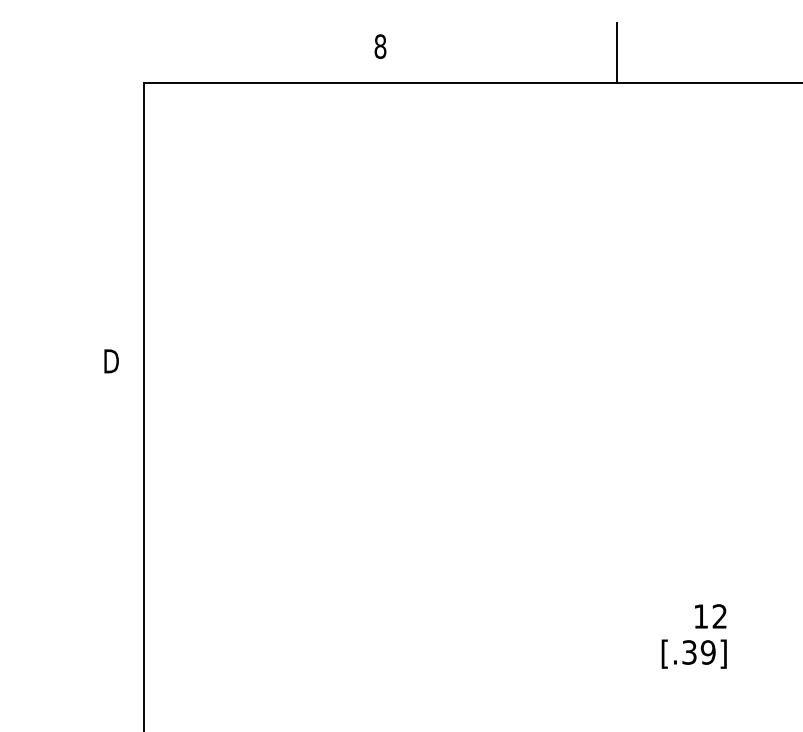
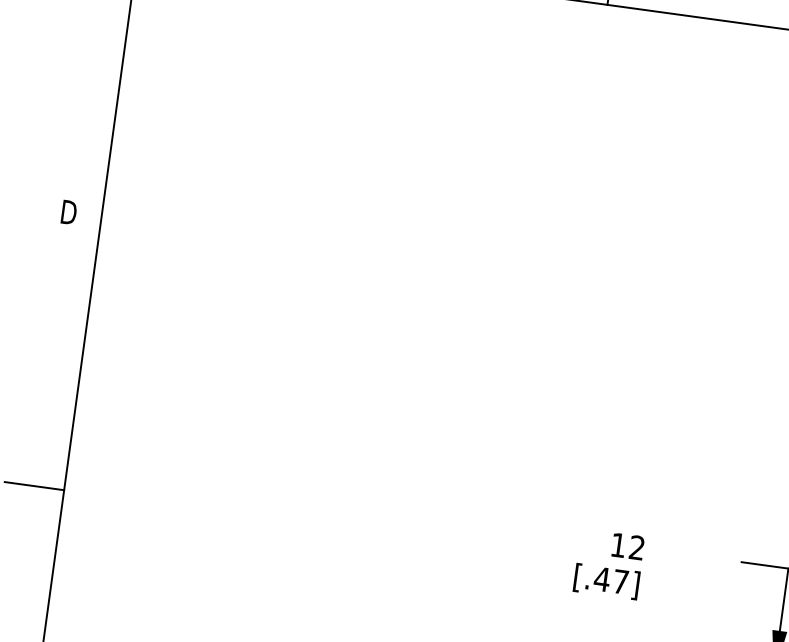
line: (114, 637) -> (34, 486), added
text: (698, 652) -> (611, 580), [.39] -> [.47]

